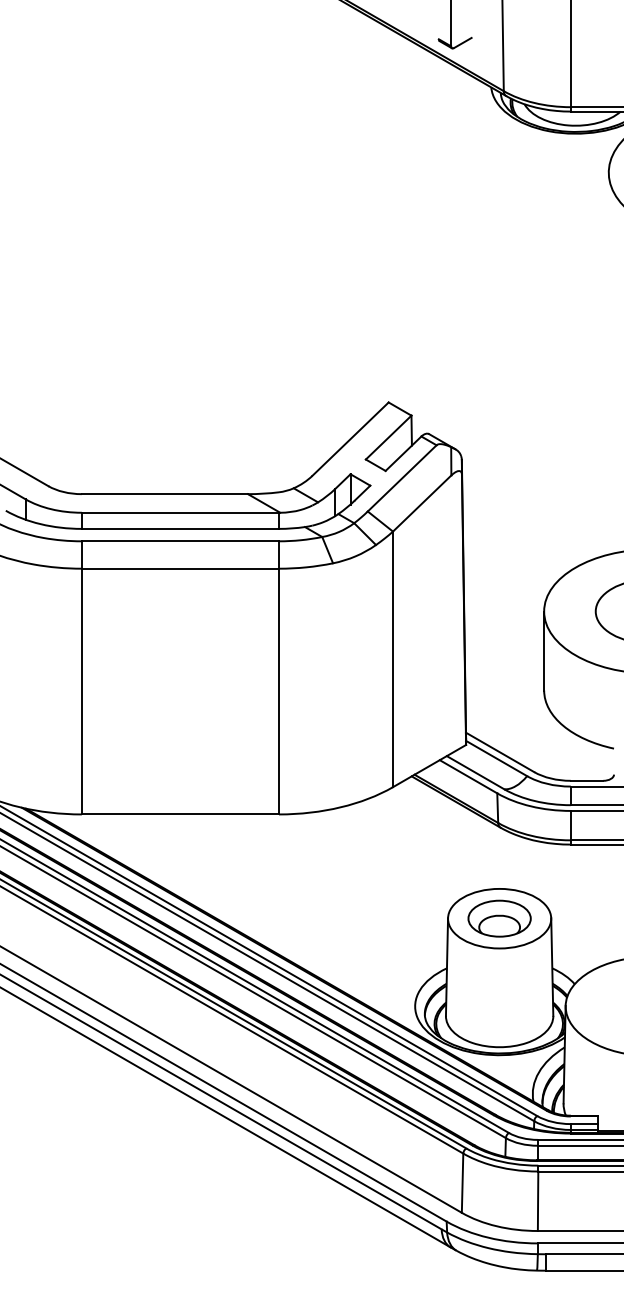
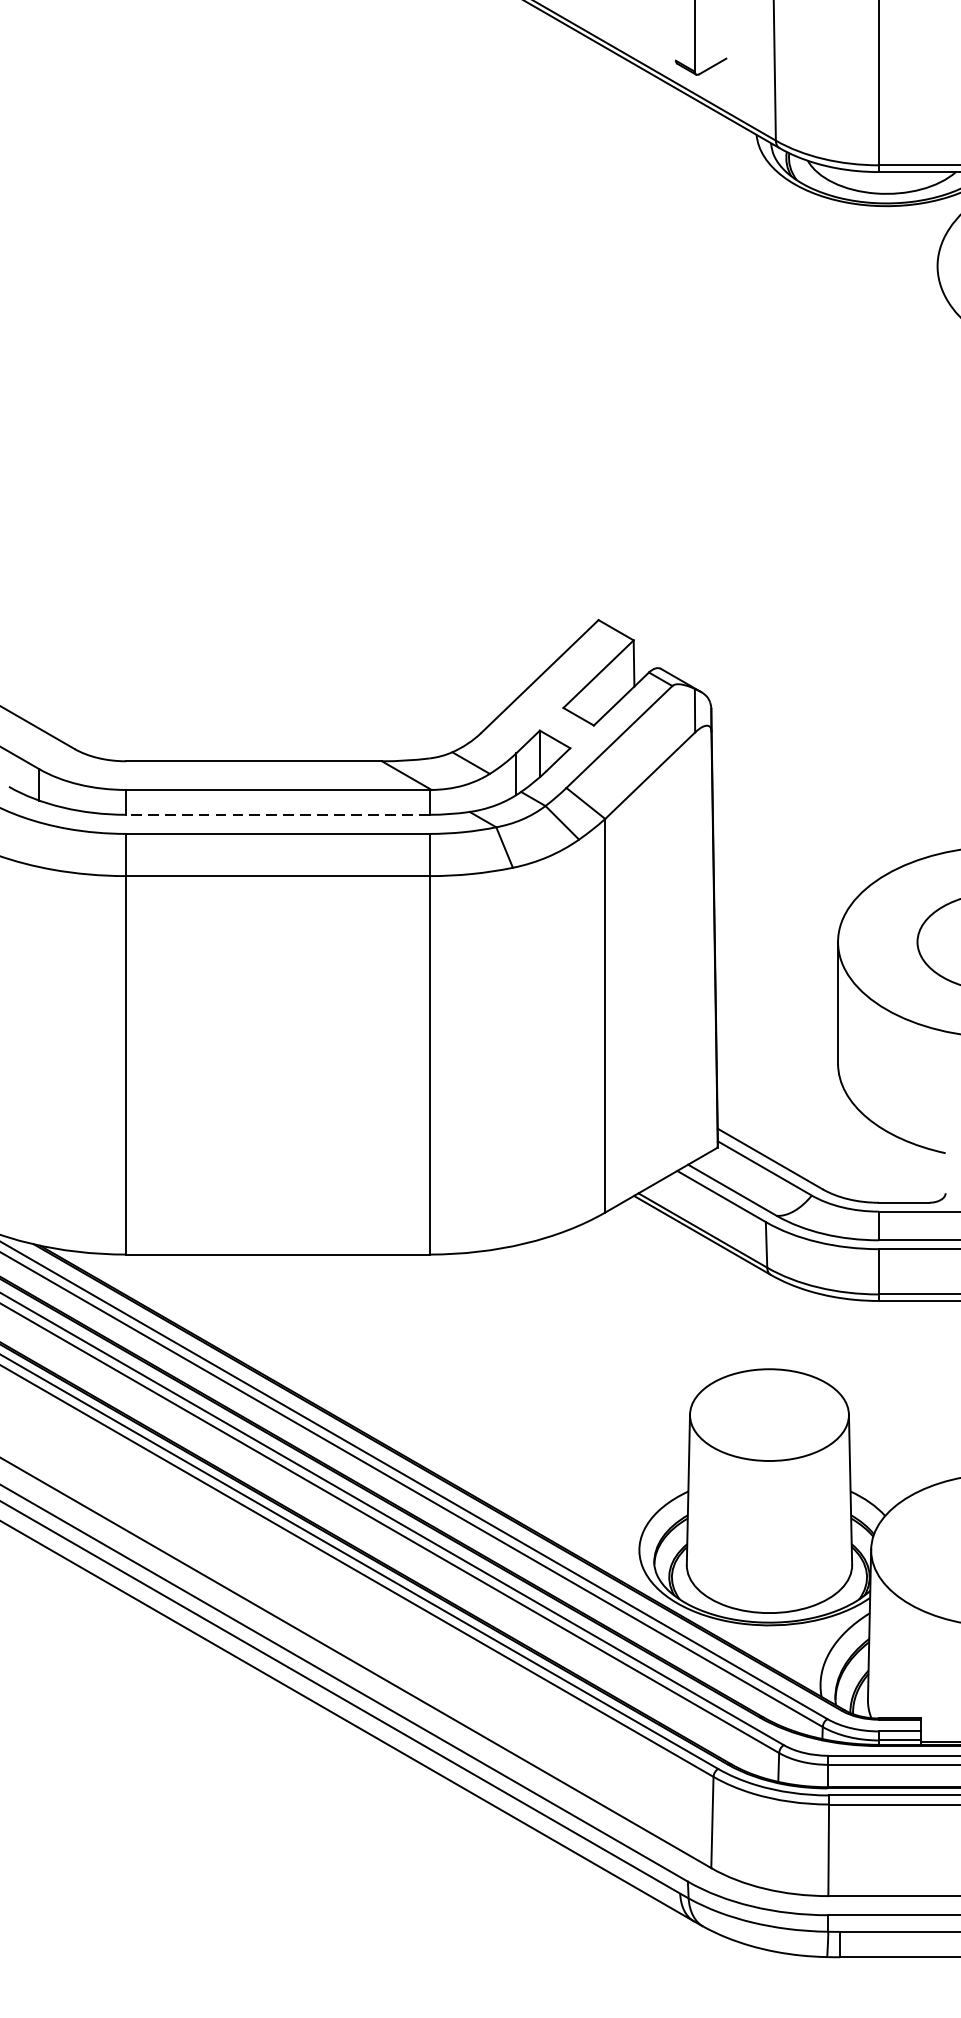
line: (180, 528) -> (277, 814), solid -> dashed
part: (499, 918) -> (769, 1414), removed

